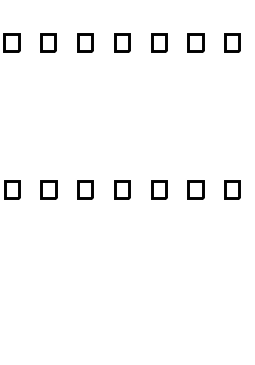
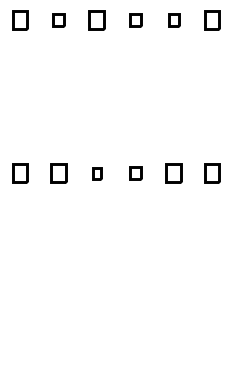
part: (85, 42) -> (58, 19), size x0.7
part: (159, 42) -> (135, 19), size x0.7
part: (195, 42) -> (173, 19), size x0.7
part: (122, 189) -> (97, 173), size x0.6
part: (159, 189) -> (135, 173), size x0.7

